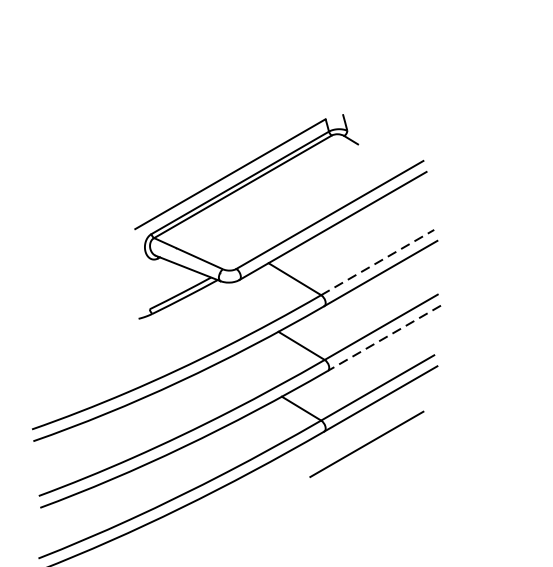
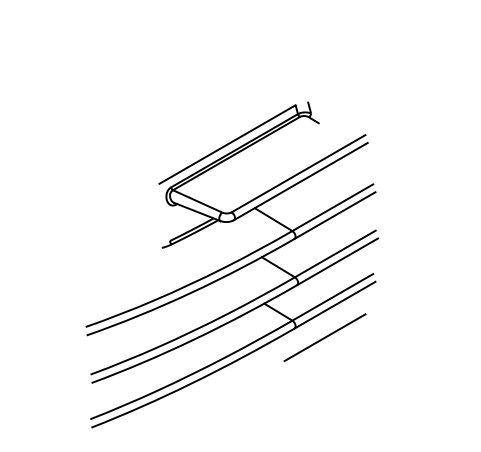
line: (377, 262) -> (332, 207), dashed -> solid
line: (384, 337) -> (337, 261), dashed -> solid

